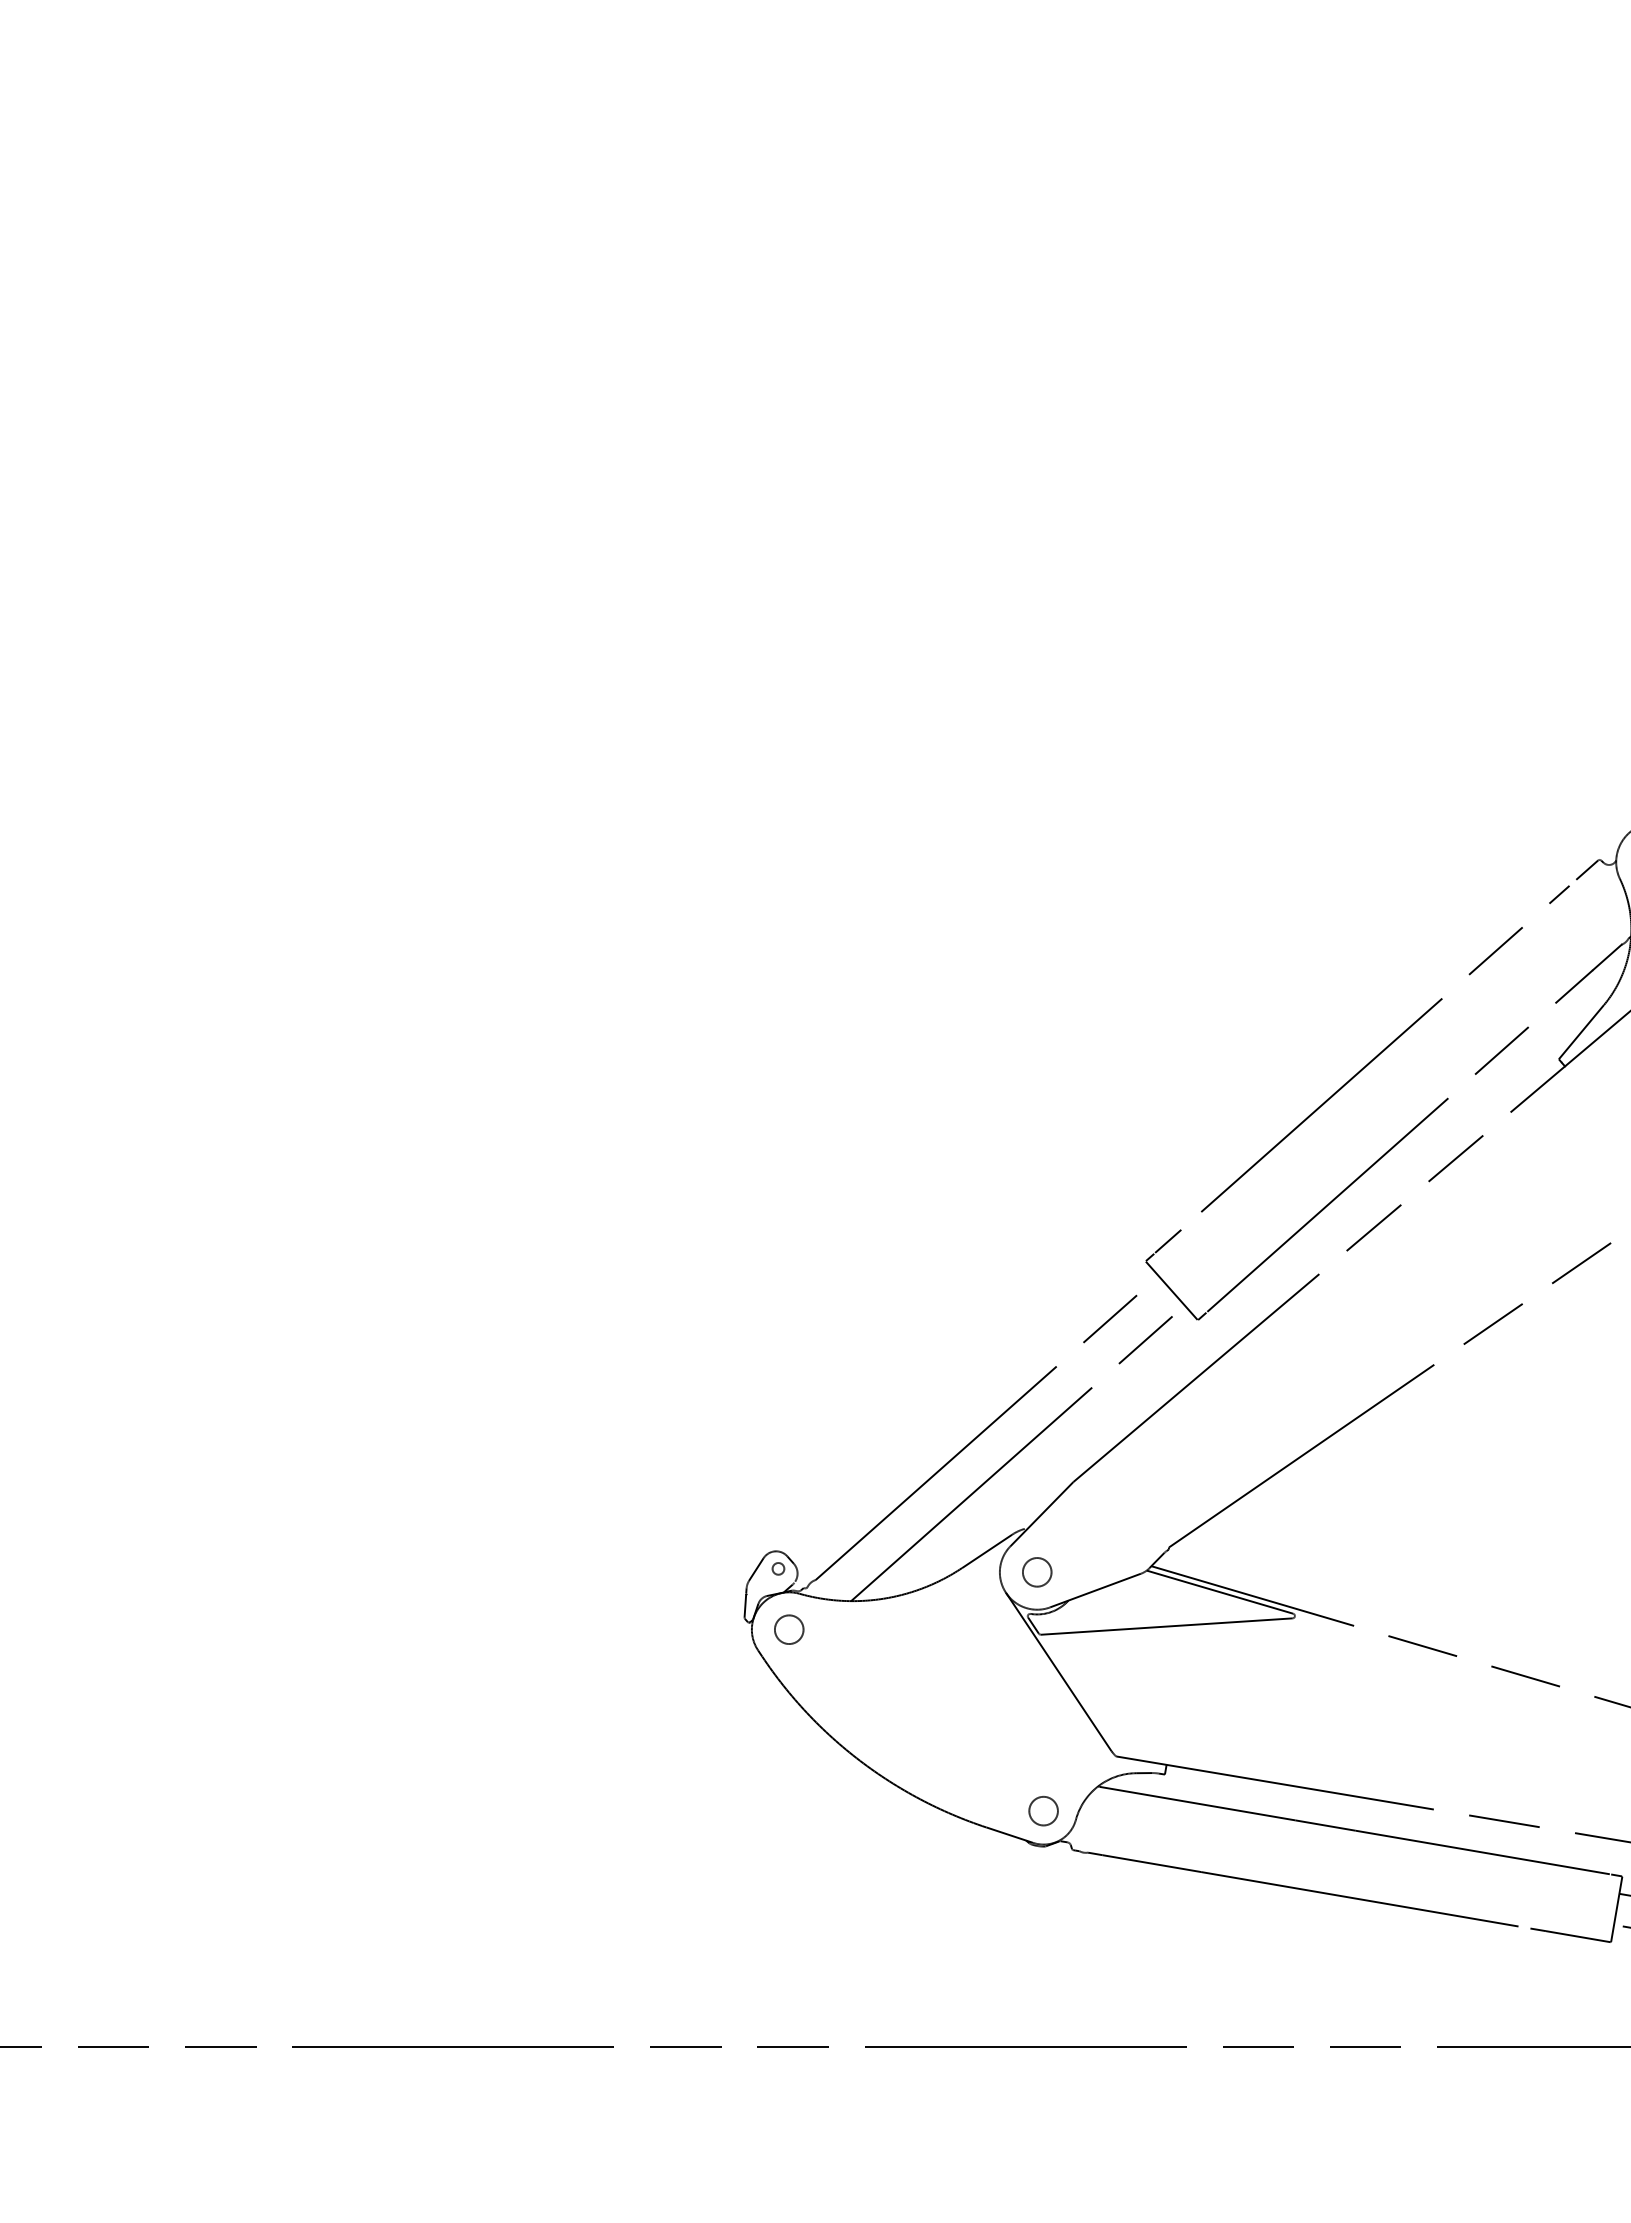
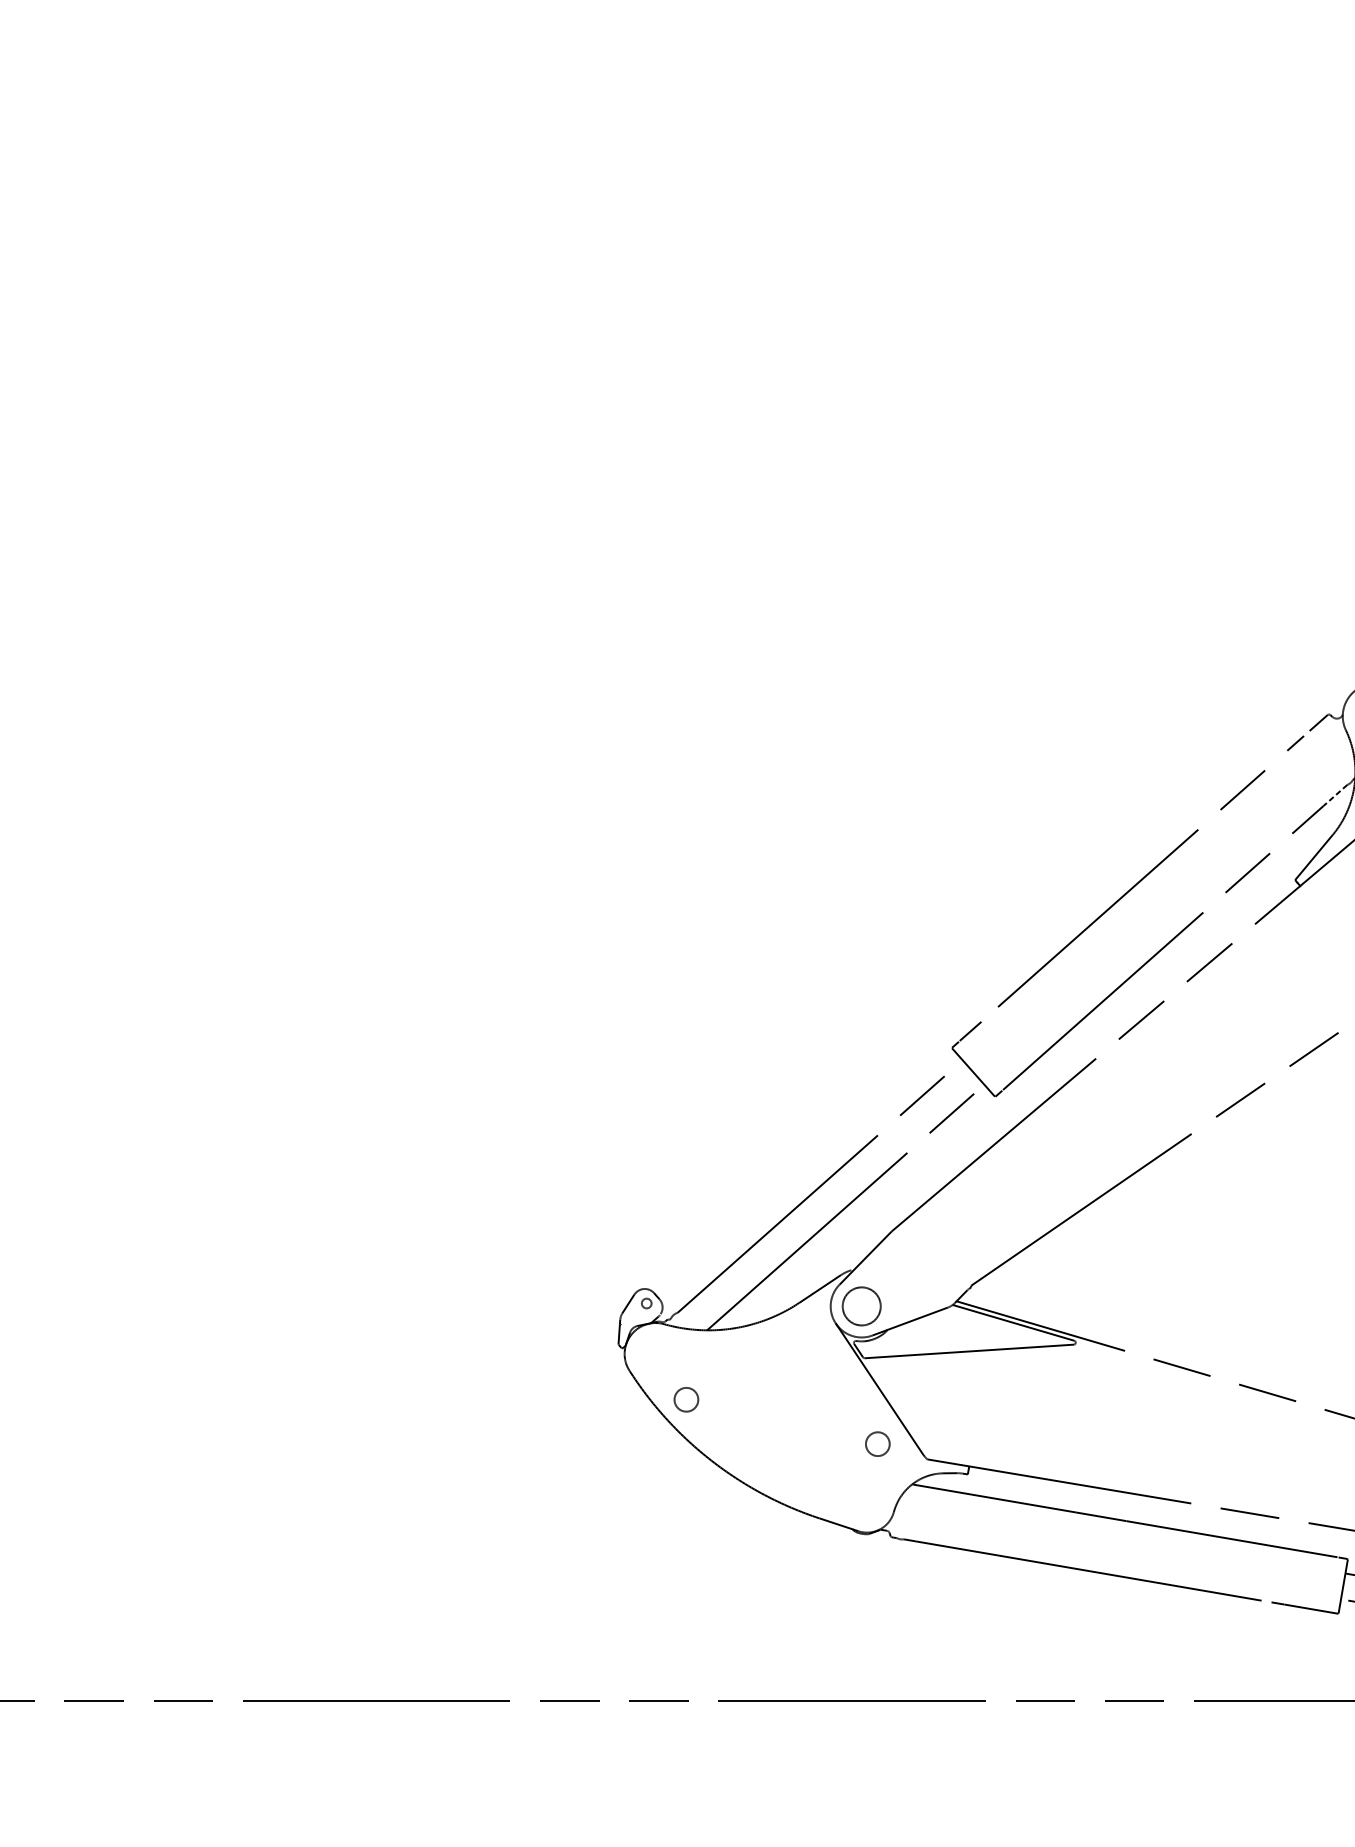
line: (1606, 957) -> (1334, 795), solid -> dashed
circle: (1036, 1572) -> (861, 1306), size x1.6
circle: (789, 1629) -> (686, 1399), moved
circle: (1043, 1811) -> (877, 1444), moved

